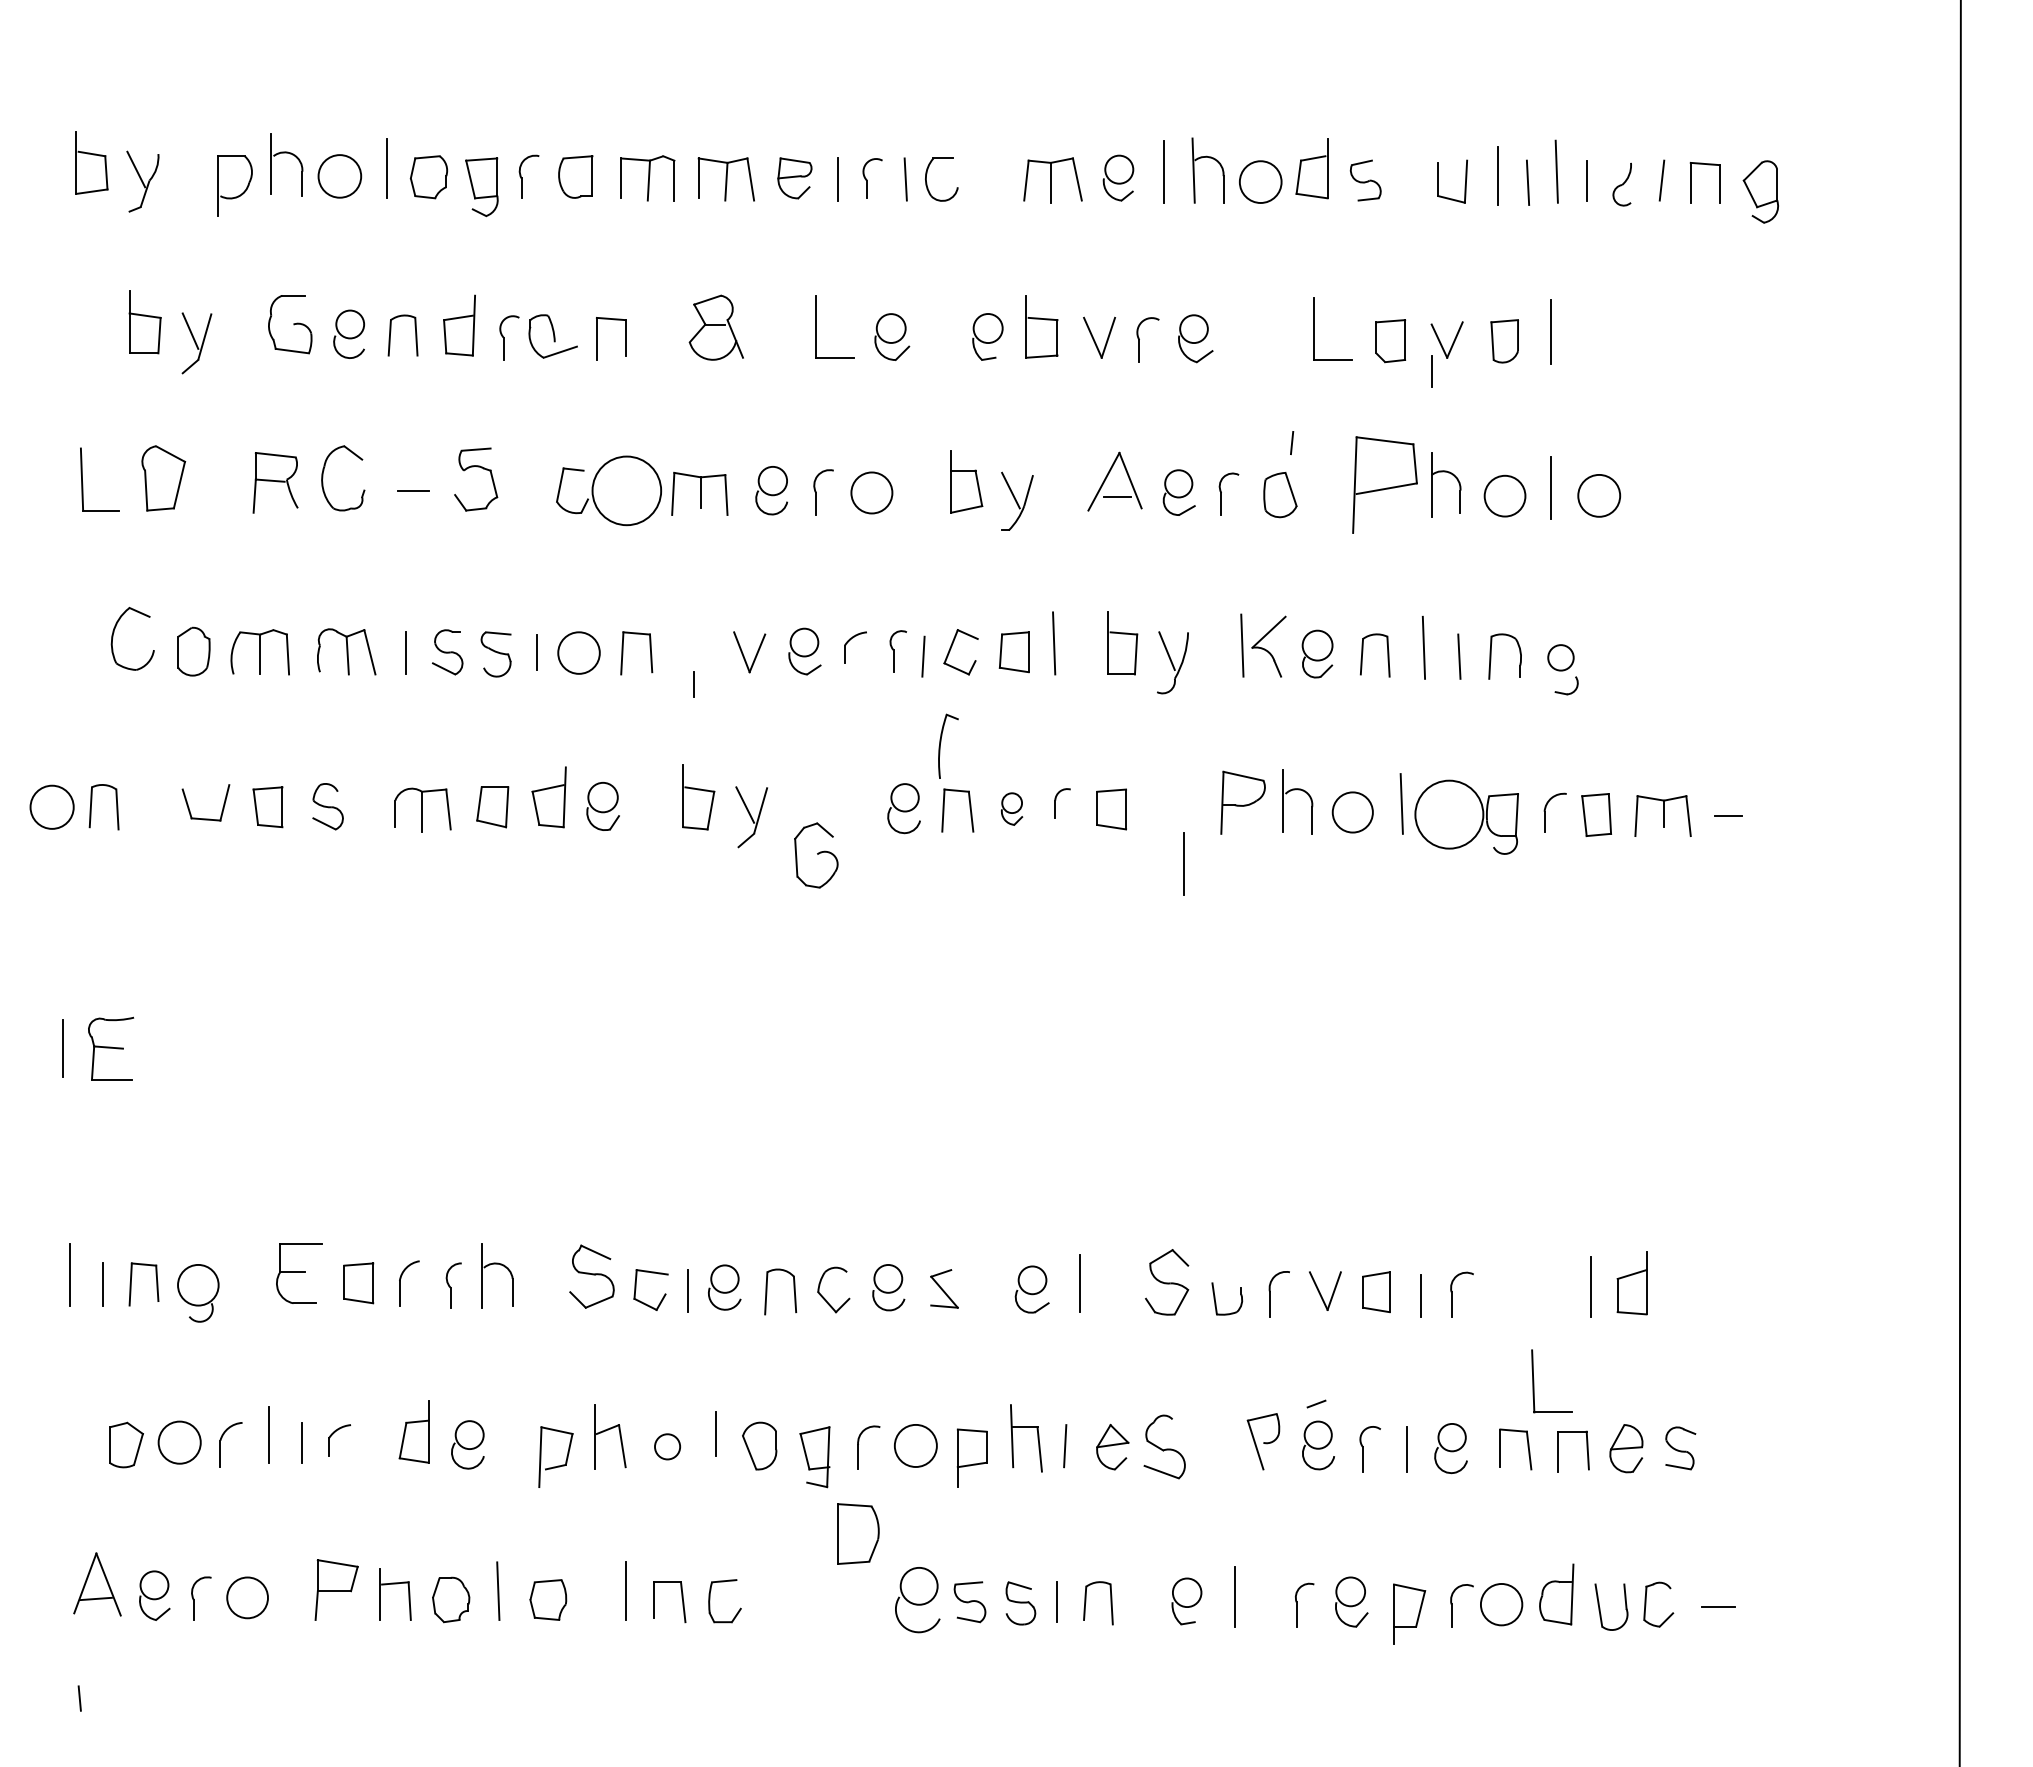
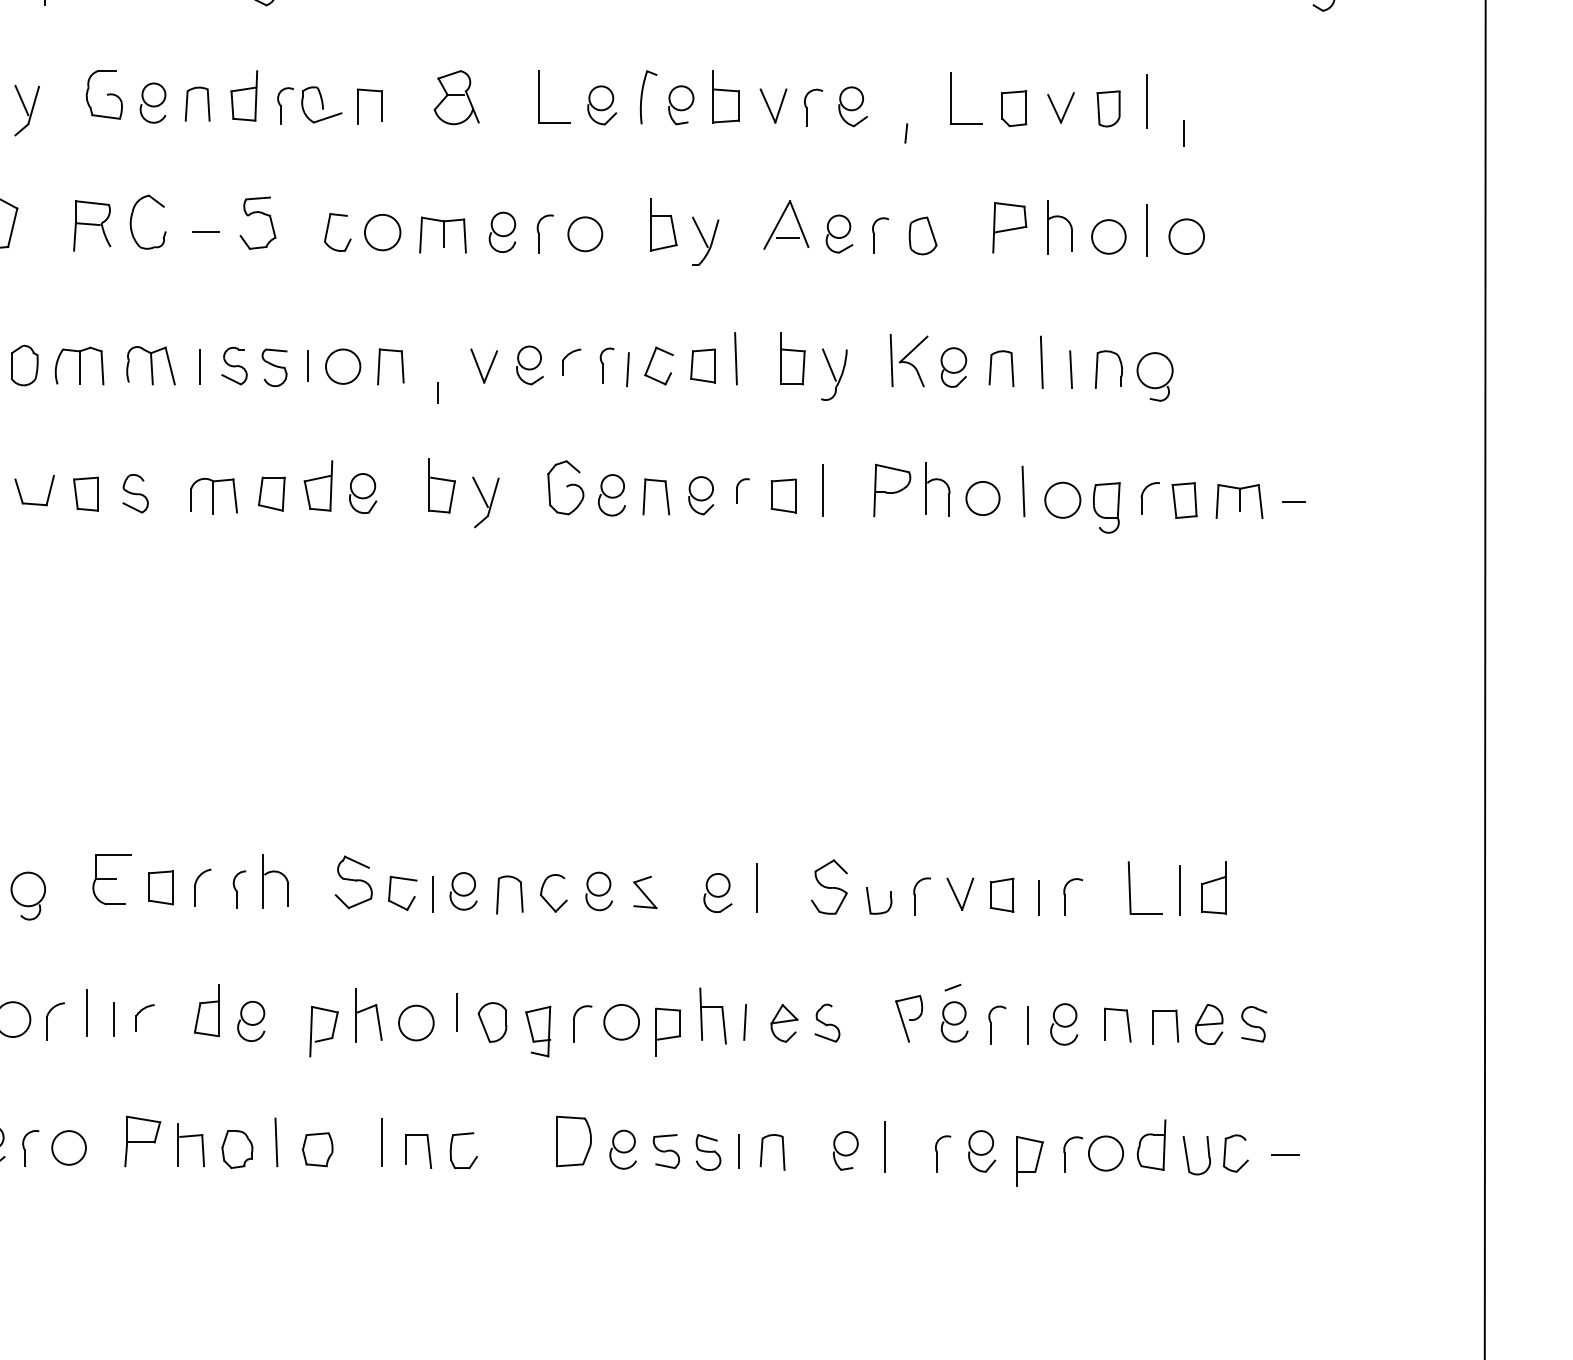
line: (1431, 371) -> (1183, 133), moved
line: (1292, 442) -> (906, 133), moved
part: (1385, 484) -> (1010, 227), size x0.62
circle: (626, 490) -> (382, 232), size x0.62
circle: (1560, 657) -> (1154, 370), size x1.67
part: (941, 742) -> (642, 94), moved
part: (1011, 808) -> (700, 495), size x1.43
circle: (1449, 814) -> (1062, 500), size x0.62
part: (816, 855) -> (565, 487), moved
line: (1183, 863) -> (822, 490), moved
part: (1534, 1381) -> (1130, 887), moved
circle: (667, 1446) -> (416, 1022), size x1.67
part: (1164, 1446) -> (827, 1022), size x0.71
part: (858, 1533) -> (574, 1141), moved
part: (917, 1599) -> (623, 1149), size x0.71

